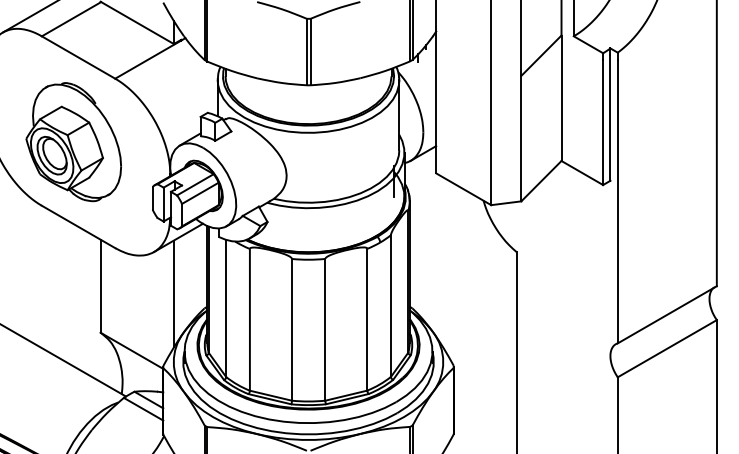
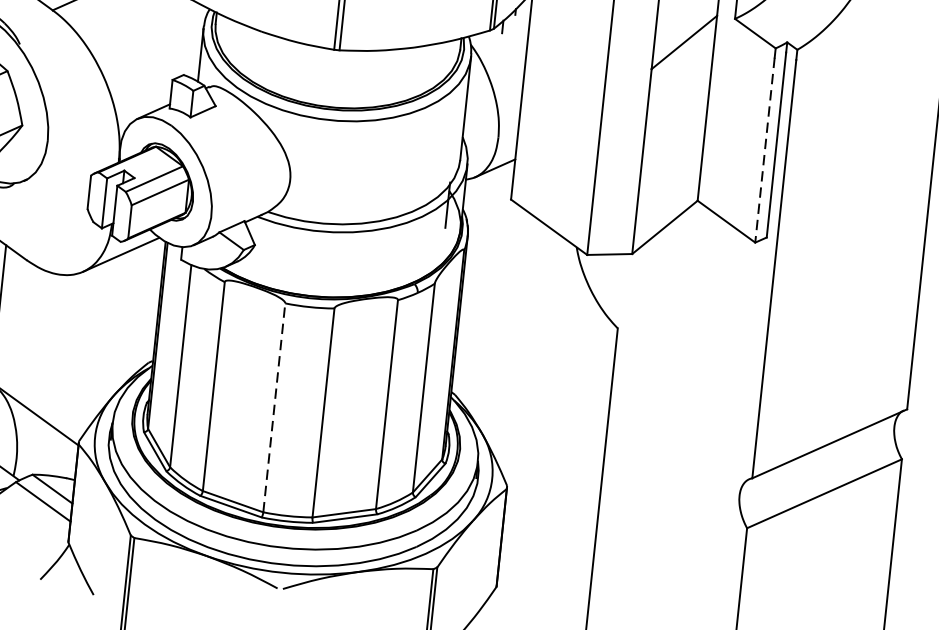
line: (603, 122) -> (765, 150), solid -> dashed
line: (173, 293) -> (105, 335), removed
line: (291, 329) -> (273, 407), solid -> dashed

